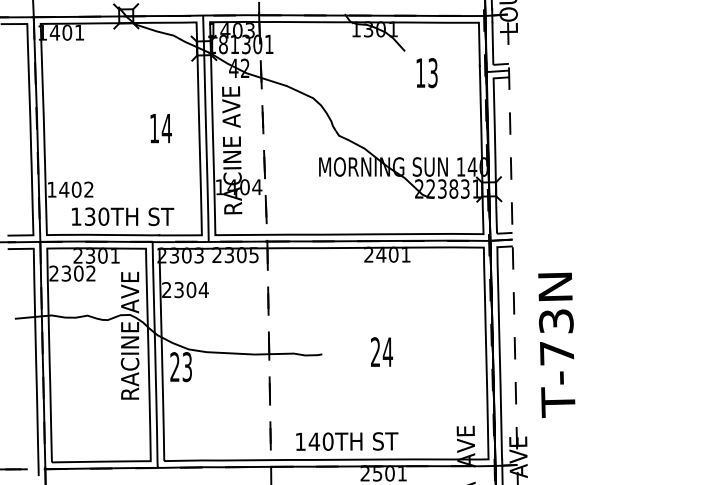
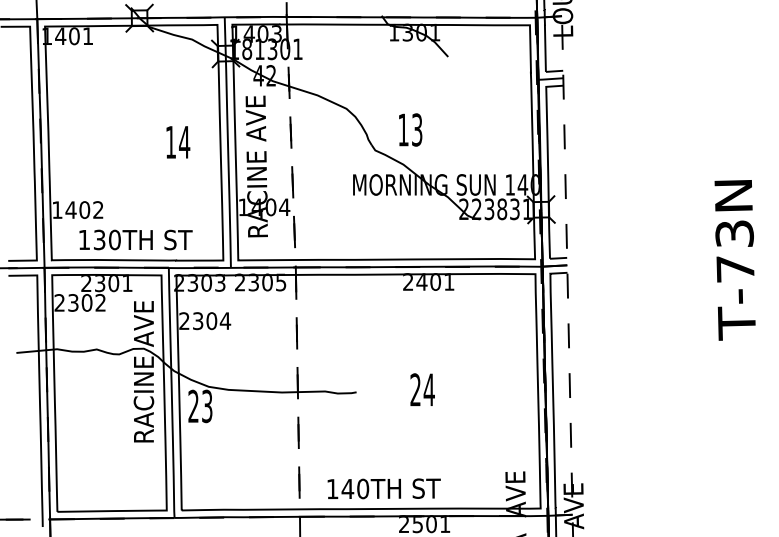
text: (426, 72) -> (410, 129), moved
text: (556, 345) -> (734, 260), moved

